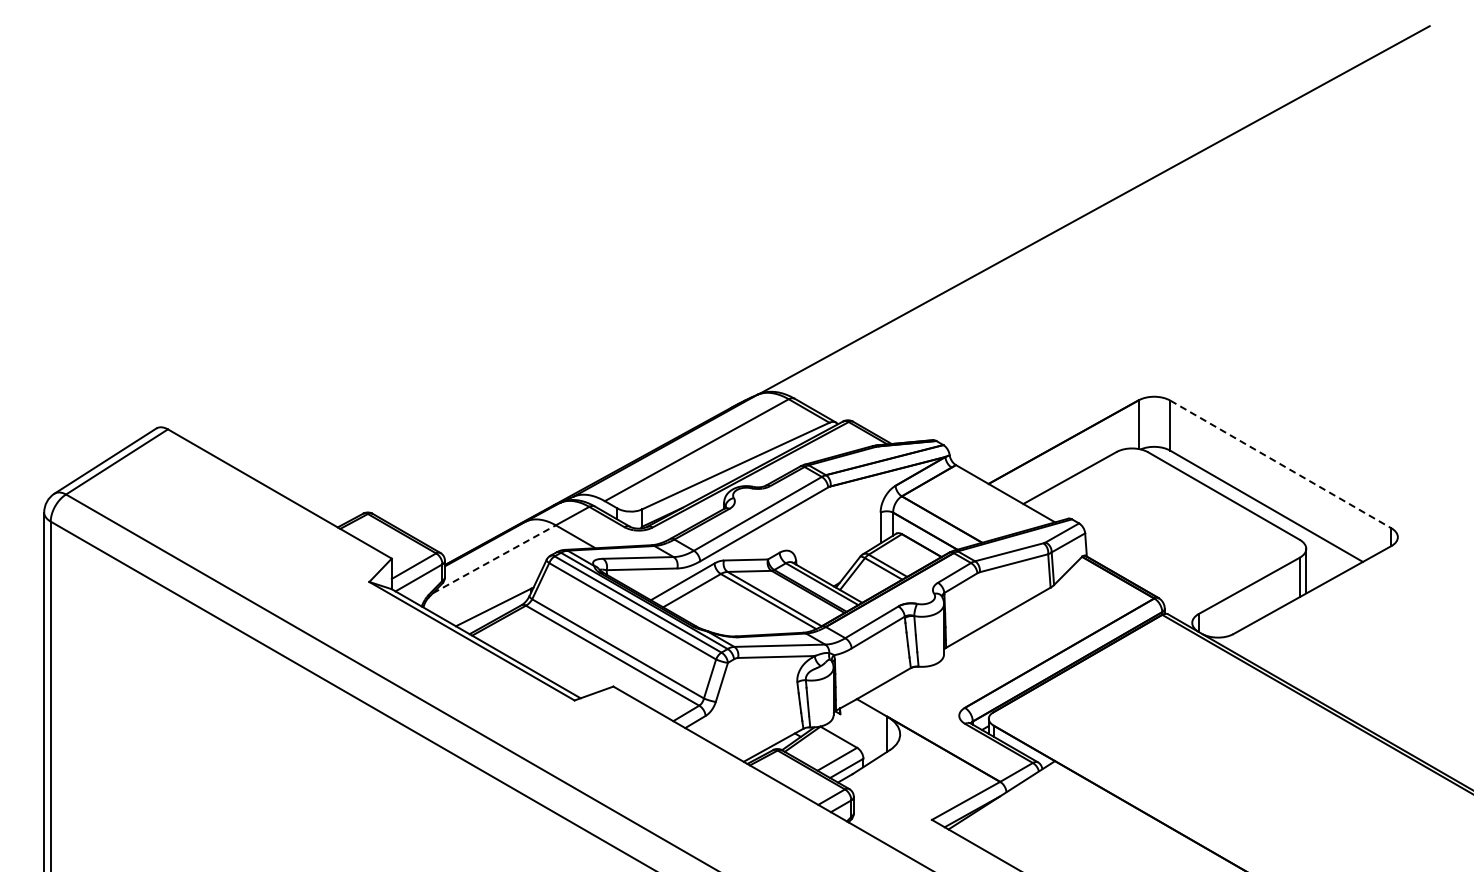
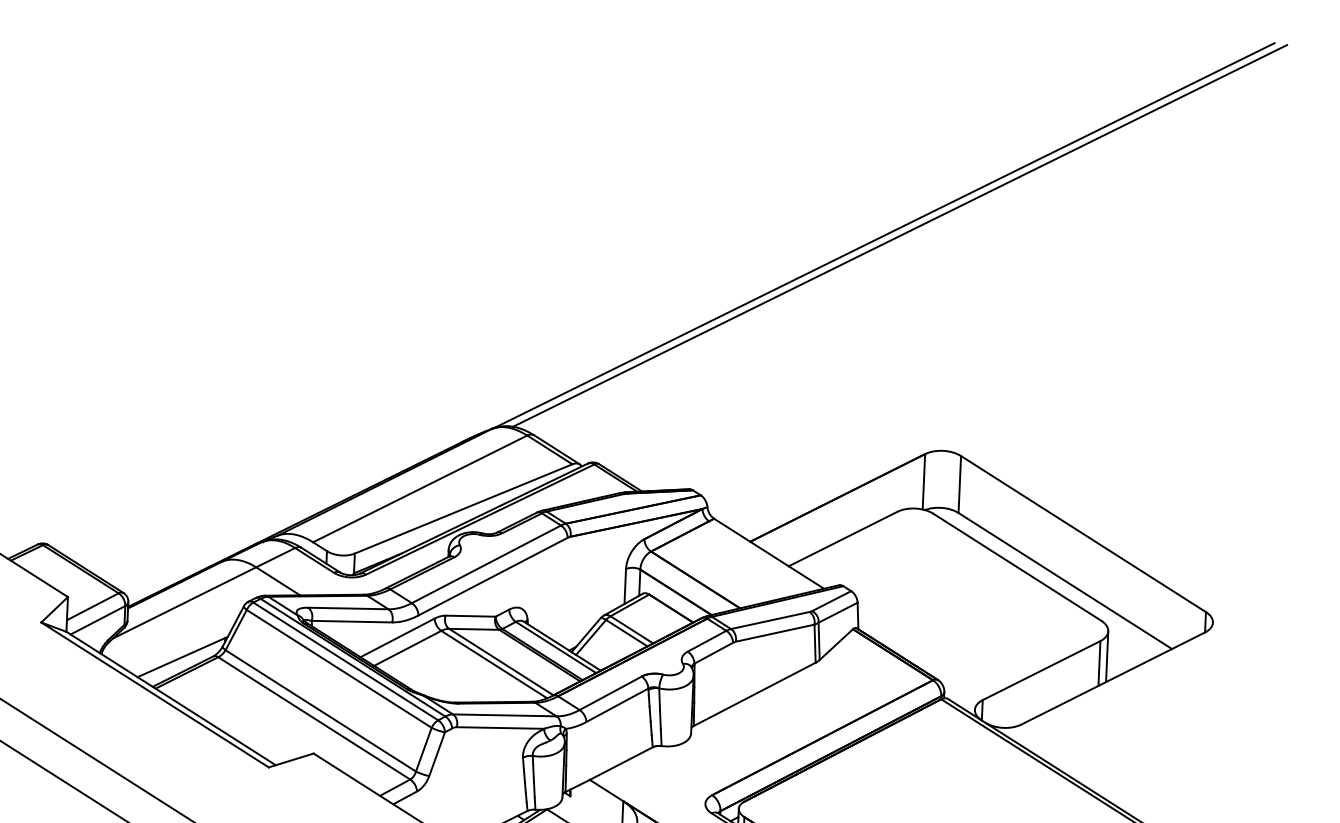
line: (1107, 209) -> (899, 235), added
line: (1280, 464) -> (1083, 534), dashed -> solid
line: (494, 559) -> (184, 603), dashed -> solid

